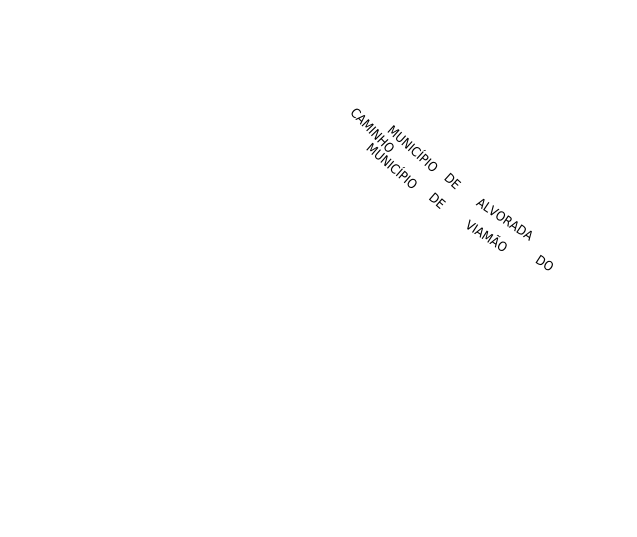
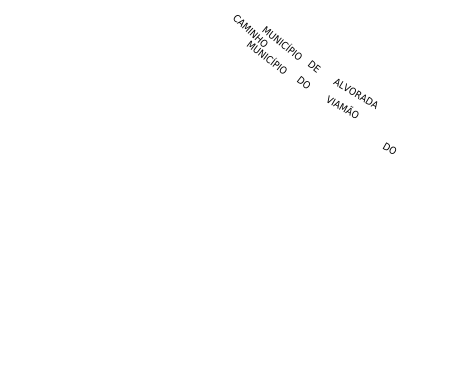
text: (440, 203) -> (305, 84), DE -> DO
text: (543, 262) -> (388, 148), moved

